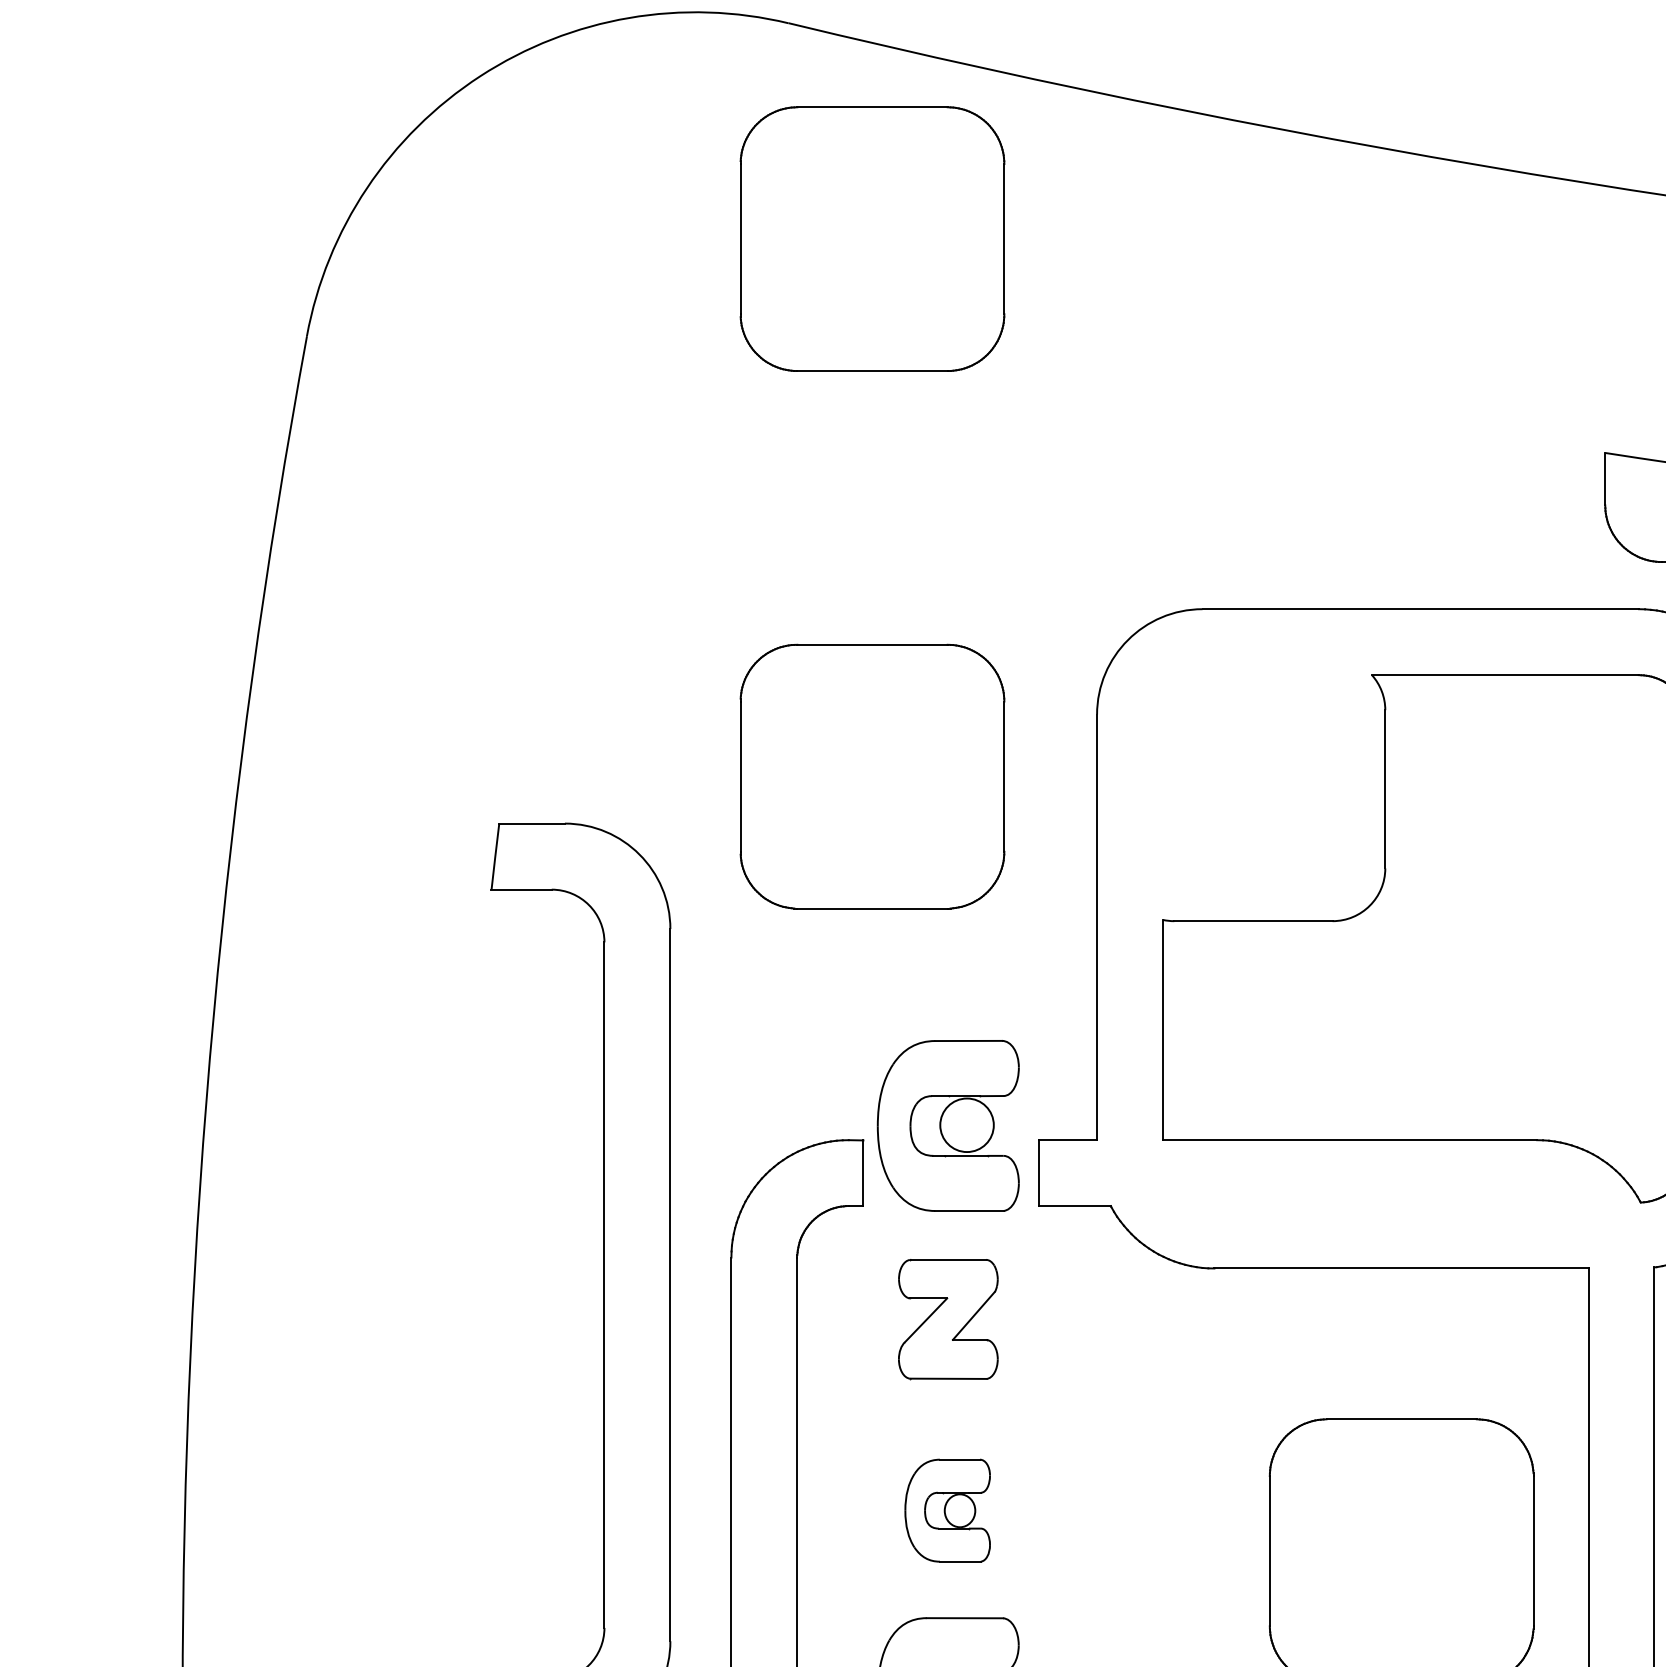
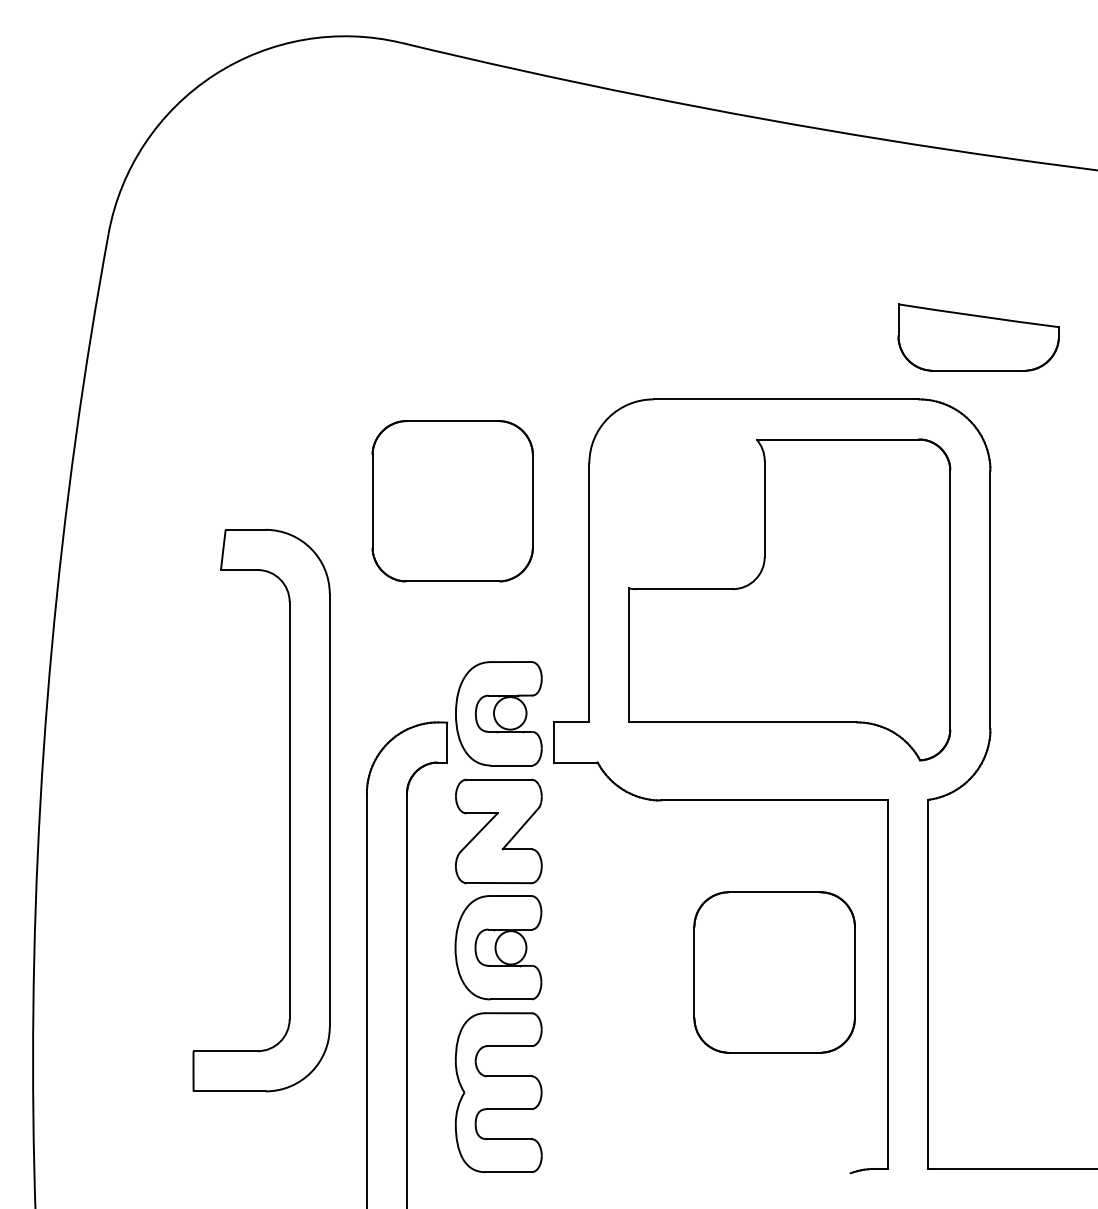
part: (872, 239) -> (452, 174), removed
part: (947, 1319) -> (498, 831), size x1.43
part: (947, 1510) -> (498, 947), size x1.67

